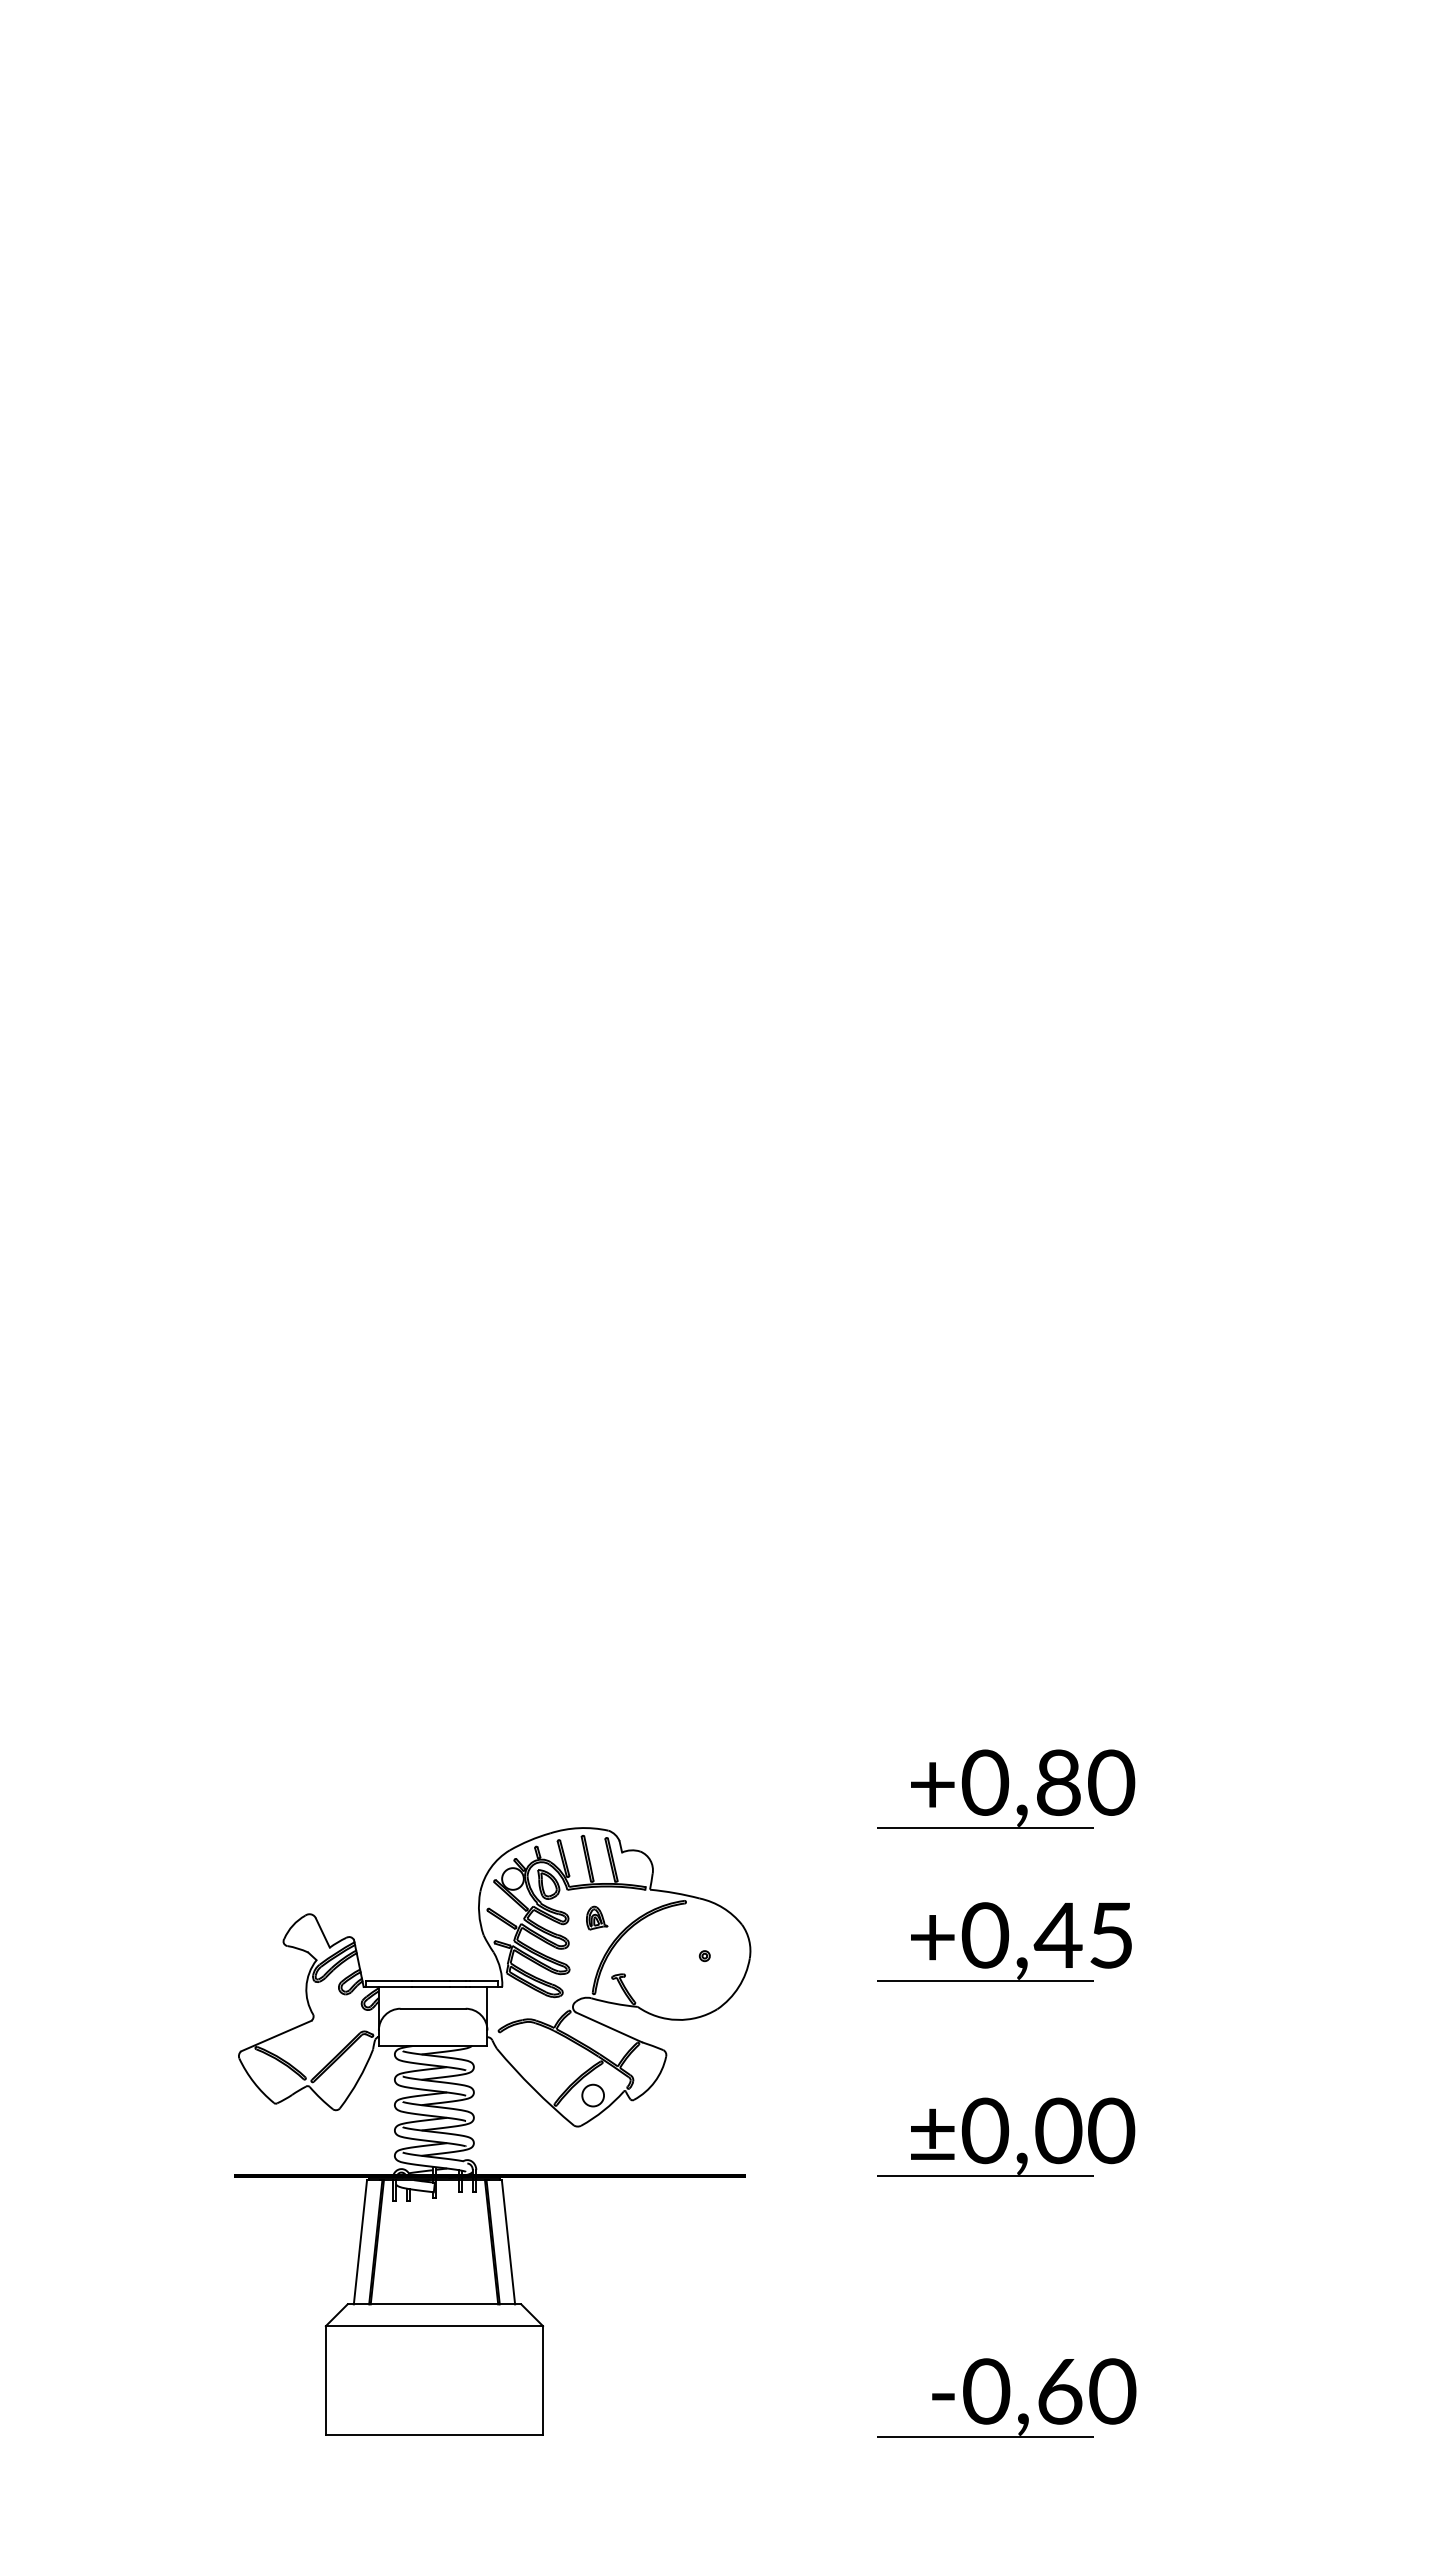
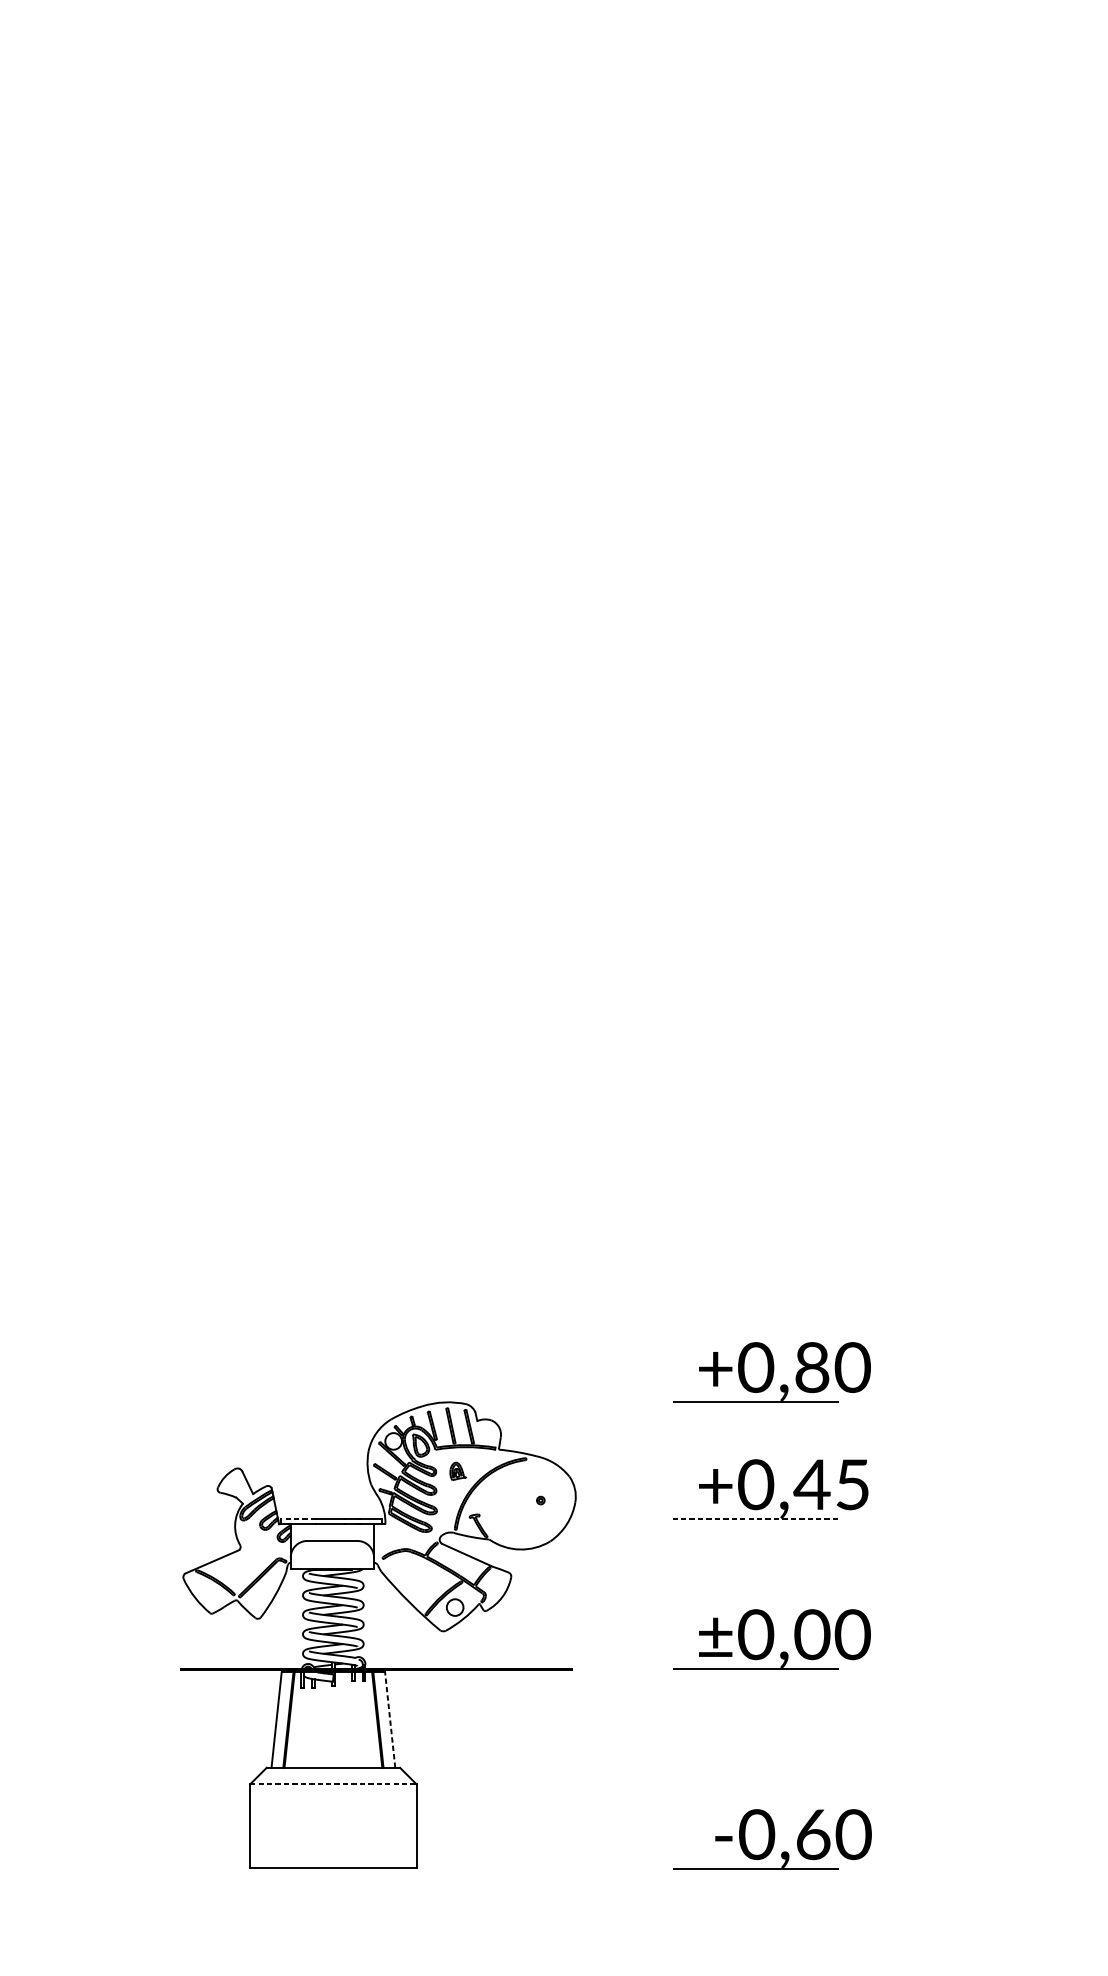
line: (389, 1980) -> (298, 1519), solid -> dashed
line: (985, 1980) -> (756, 1519), solid -> dashed
line: (508, 2241) -> (390, 1719), solid -> dashed
line: (434, 2326) -> (333, 1784), solid -> dashed

